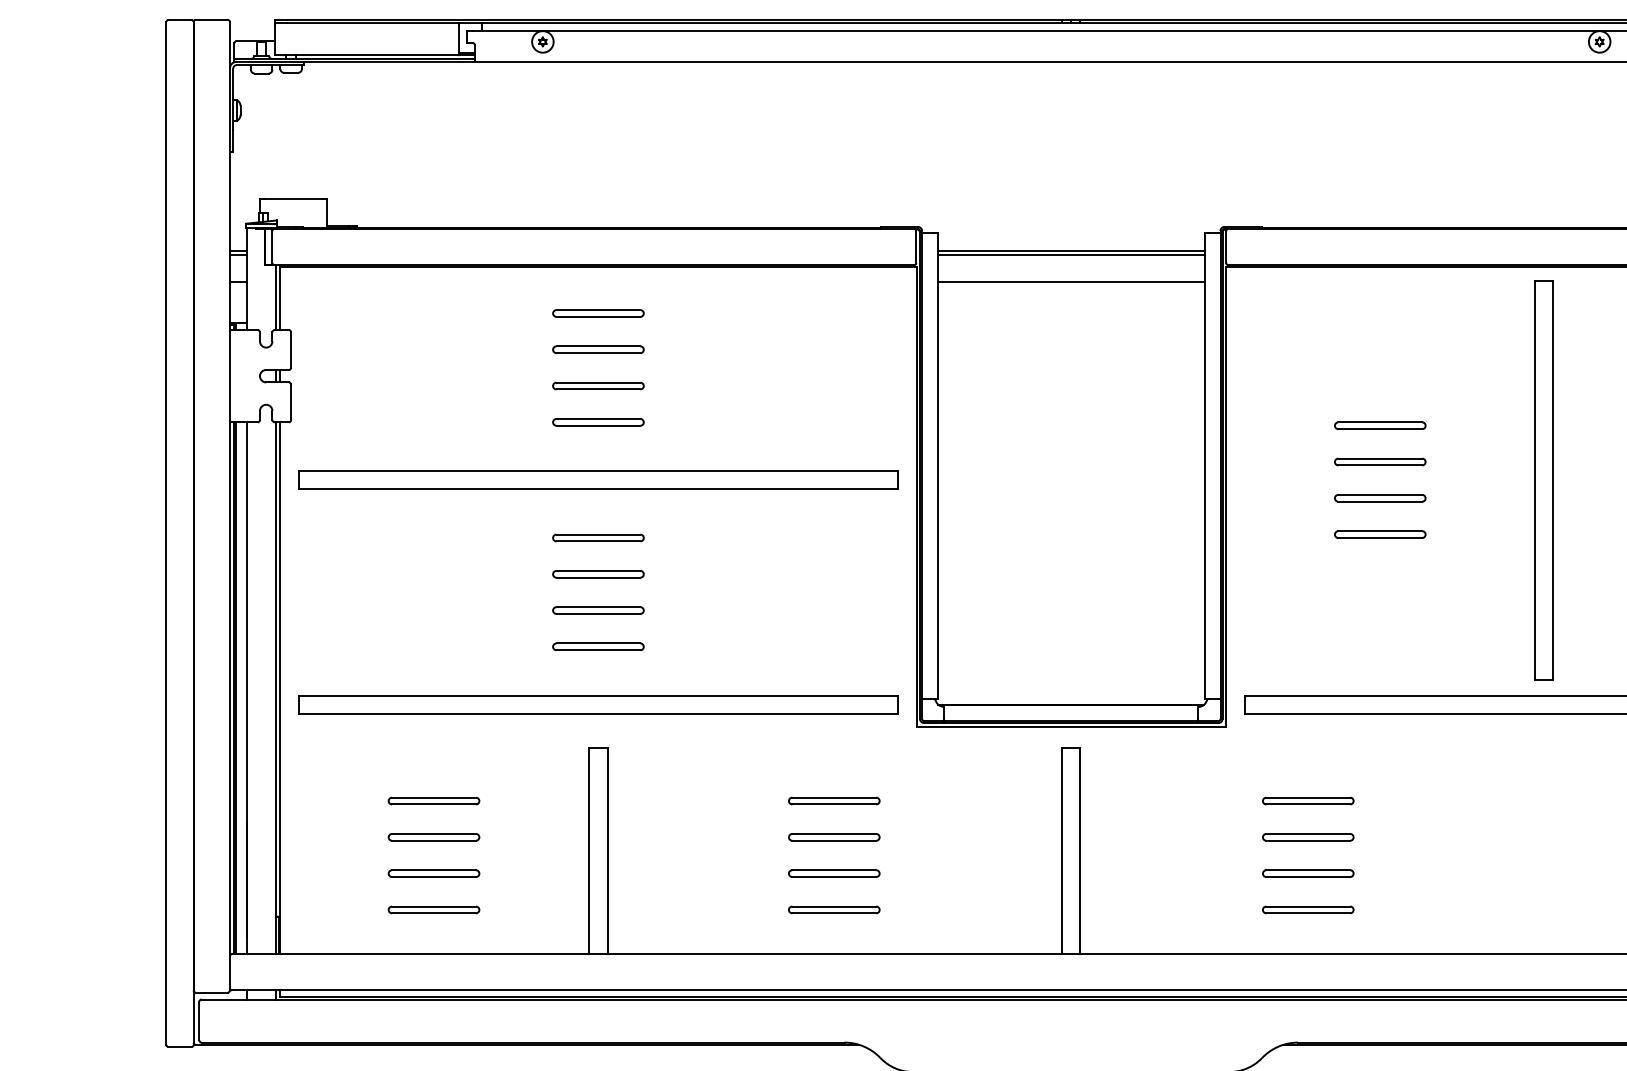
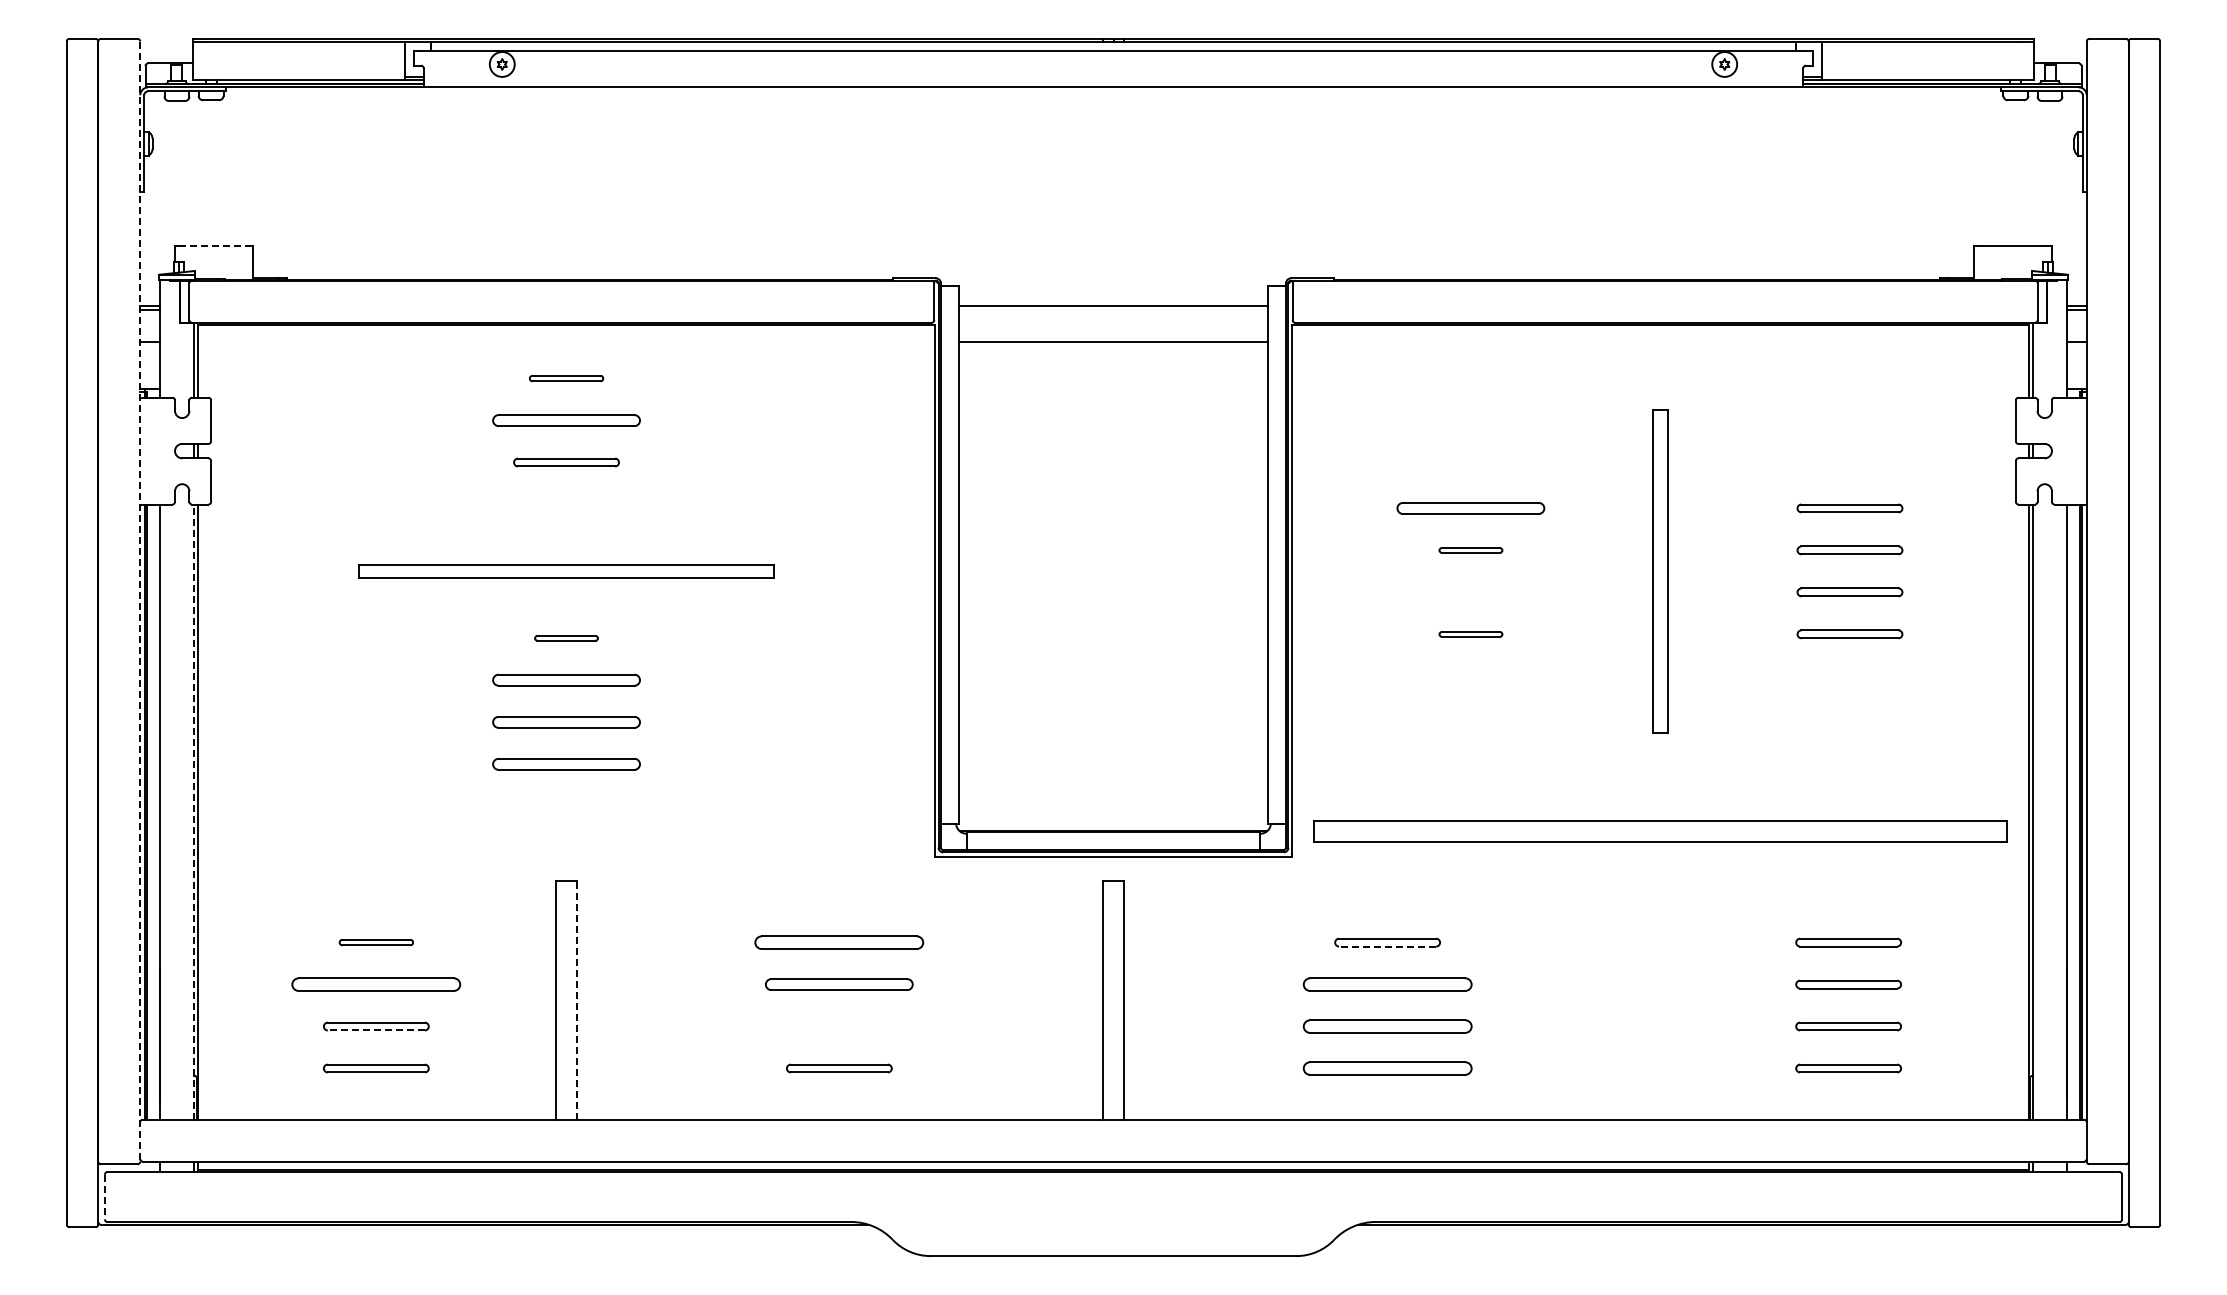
line: (294, 199) -> (214, 246), solid -> dashed
line: (1071, 254) -> (1113, 310), removed
part: (598, 313) -> (566, 378), size x0.7
part: (598, 349) -> (566, 420), size x1.4
part: (598, 422) -> (566, 504), removed
part: (1379, 425) -> (1470, 508), size x1.4
part: (1379, 462) -> (1470, 550), size x0.6
part: (598, 480) -> (566, 571), size x0.6
part: (1544, 480) -> (1660, 571), size x0.7
part: (1379, 498) -> (1470, 592), removed
line: (230, 507) -> (140, 602), solid -> dashed
part: (1379, 534) -> (1470, 634), size x0.6
part: (598, 538) -> (566, 638), size x0.6
part: (598, 574) -> (566, 680), size x1.4
part: (598, 609) -> (566, 721), size x1.4
part: (598, 646) -> (566, 763), size x1.4
line: (275, 688) -> (193, 812), solid -> dashed
part: (598, 705) -> (566, 831), removed
part: (434, 800) -> (376, 942), size x0.7
part: (834, 800) -> (839, 942), size x1.6
line: (1308, 804) -> (1387, 946), solid -> dashed
part: (434, 837) -> (376, 984), size x1.6
part: (834, 837) -> (839, 984), size x1.4
part: (1308, 837) -> (1387, 984), size x1.6
line: (607, 850) -> (577, 999), solid -> dashed
part: (834, 873) -> (839, 1026), removed
part: (1308, 873) -> (1387, 1026), size x1.6
line: (434, 877) -> (376, 1030), solid -> dashed
part: (1308, 909) -> (1387, 1068), size x1.6
line: (199, 1021) -> (104, 1197), solid -> dashed

